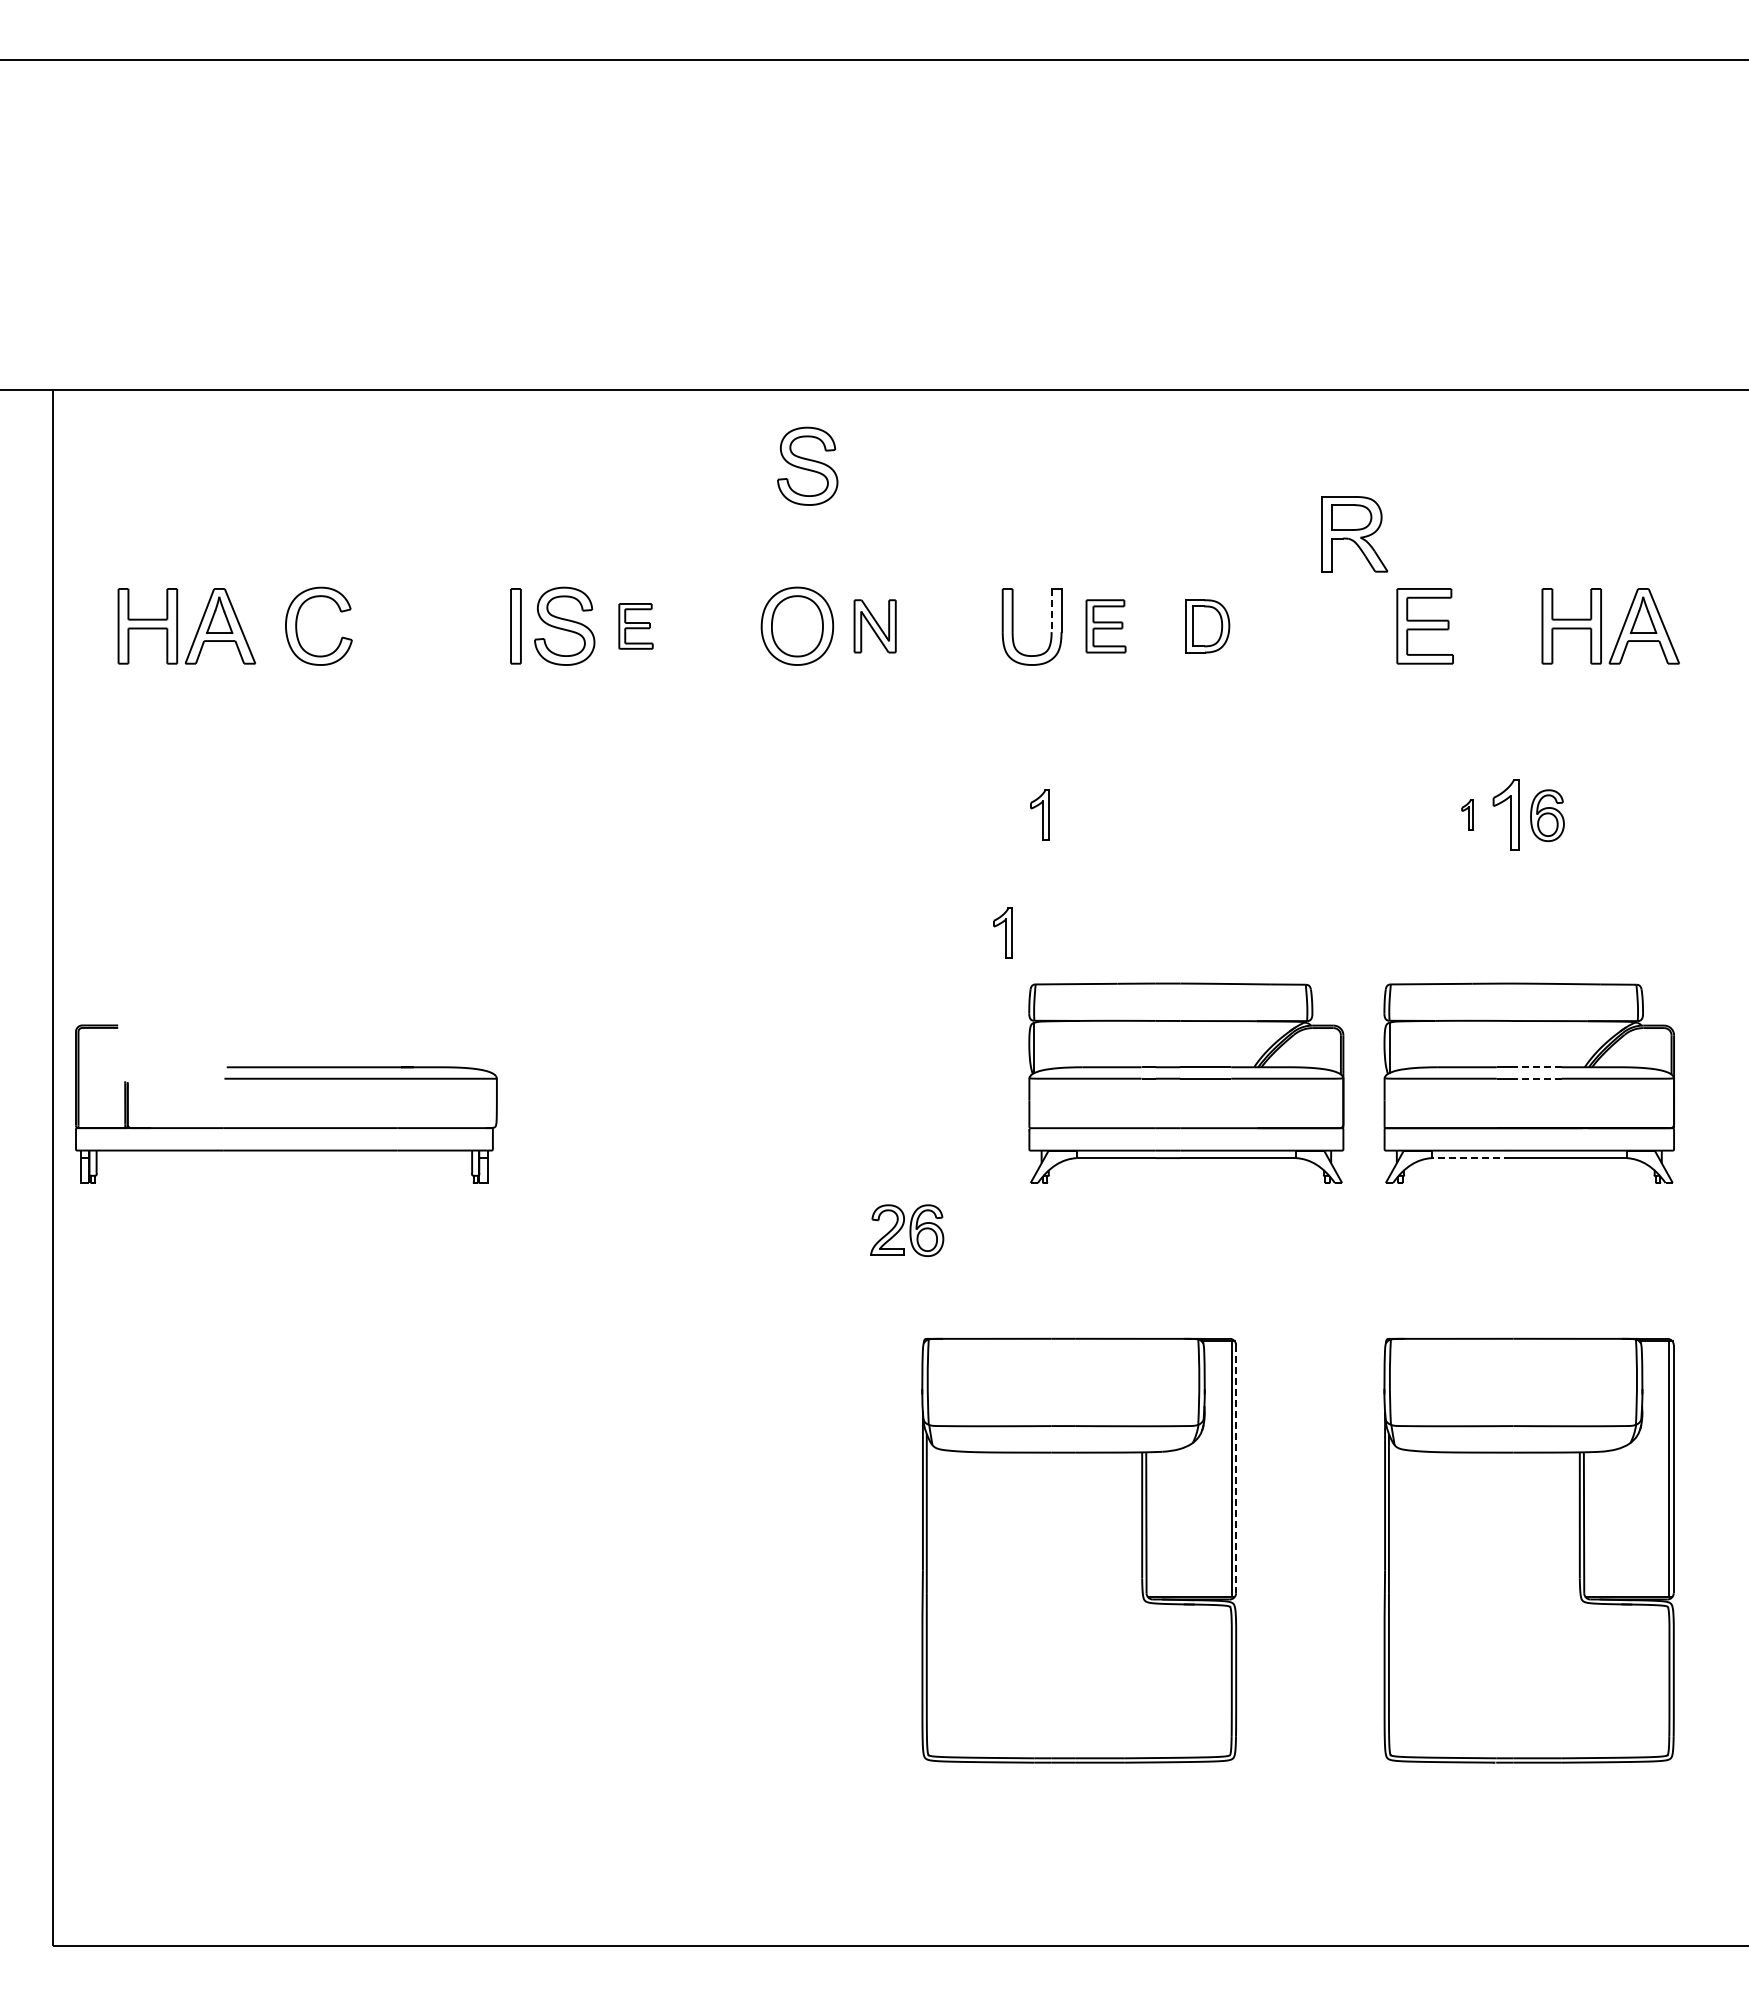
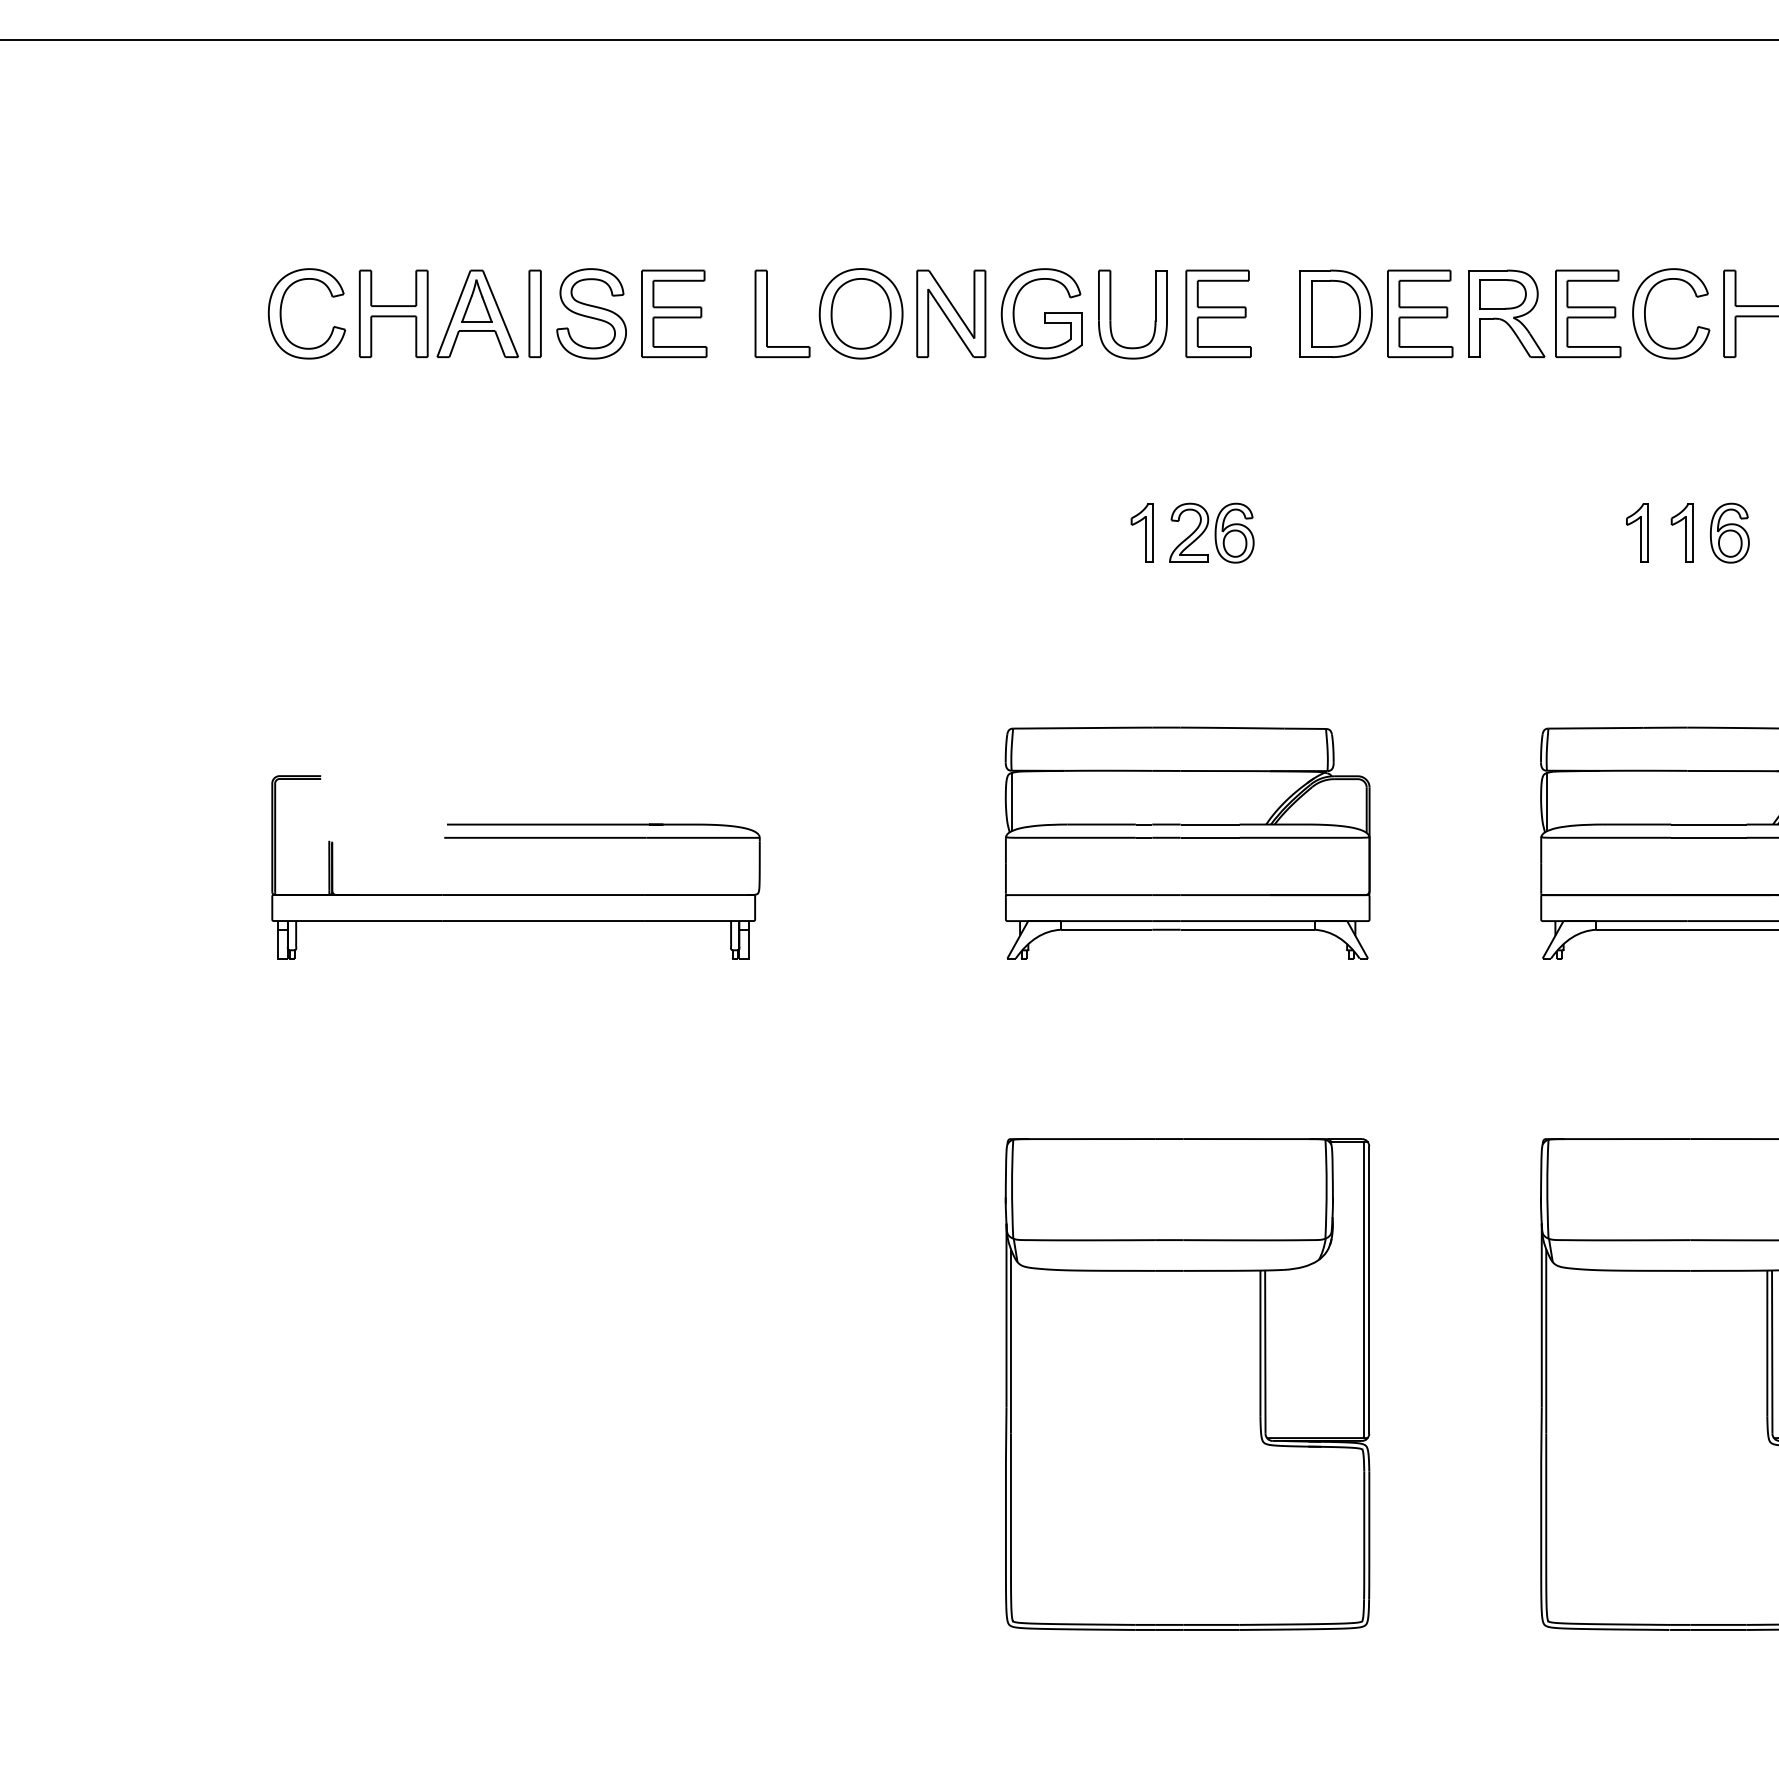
part: (807, 465) -> (872, 127), removed
part: (1354, 534) -> (1506, 314), moved
line: (1051, 610) -> (1155, 295), dashed -> solid
part: (1475, 623) -> (1646, 310), added
part: (953, 625) -> (1041, 312), added
part: (178, 626) -> (429, 314), moved
part: (635, 626) -> (673, 314), size x1.67
part: (716, 626) -> (767, 314), added
part: (874, 626) -> (950, 314), size x1.43
part: (1105, 626) -> (1217, 314), size x1.43
part: (1207, 626) -> (1336, 314), size x1.43
part: (1279, 626) -> (1419, 314), added
part: (1467, 814) -> (1637, 531), size x1.67
part: (1506, 814) -> (1682, 531), size x0.71
part: (1002, 932) -> (1098, 668), removed
line: (1535, 1067) -> (1715, 824), dashed -> solid
line: (1536, 1078) -> (1717, 837), dashed -> solid
part: (286, 1079) -> (516, 838), moved
part: (1186, 1082) -> (1187, 842), moved
line: (1470, 1158) -> (1640, 930), dashed -> solid
part: (907, 1230) -> (1212, 532), moved
line: (1236, 1469) -> (1369, 1290), dashed -> solid

